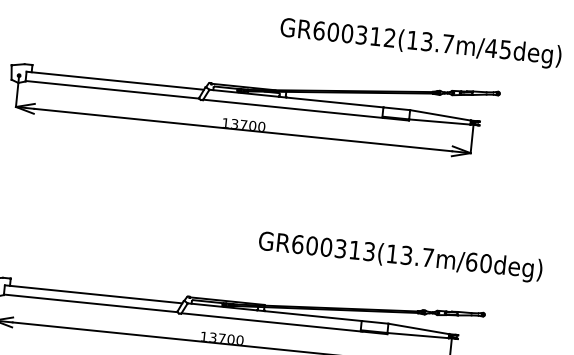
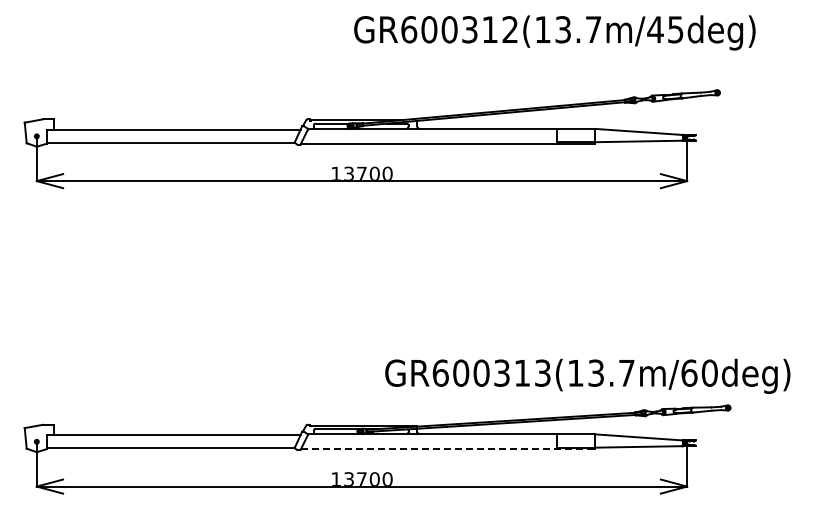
text: (420, 43) -> (554, 32), moved
text: (400, 256) -> (587, 375), moved
line: (284, 323) -> (448, 449), solid -> dashed

